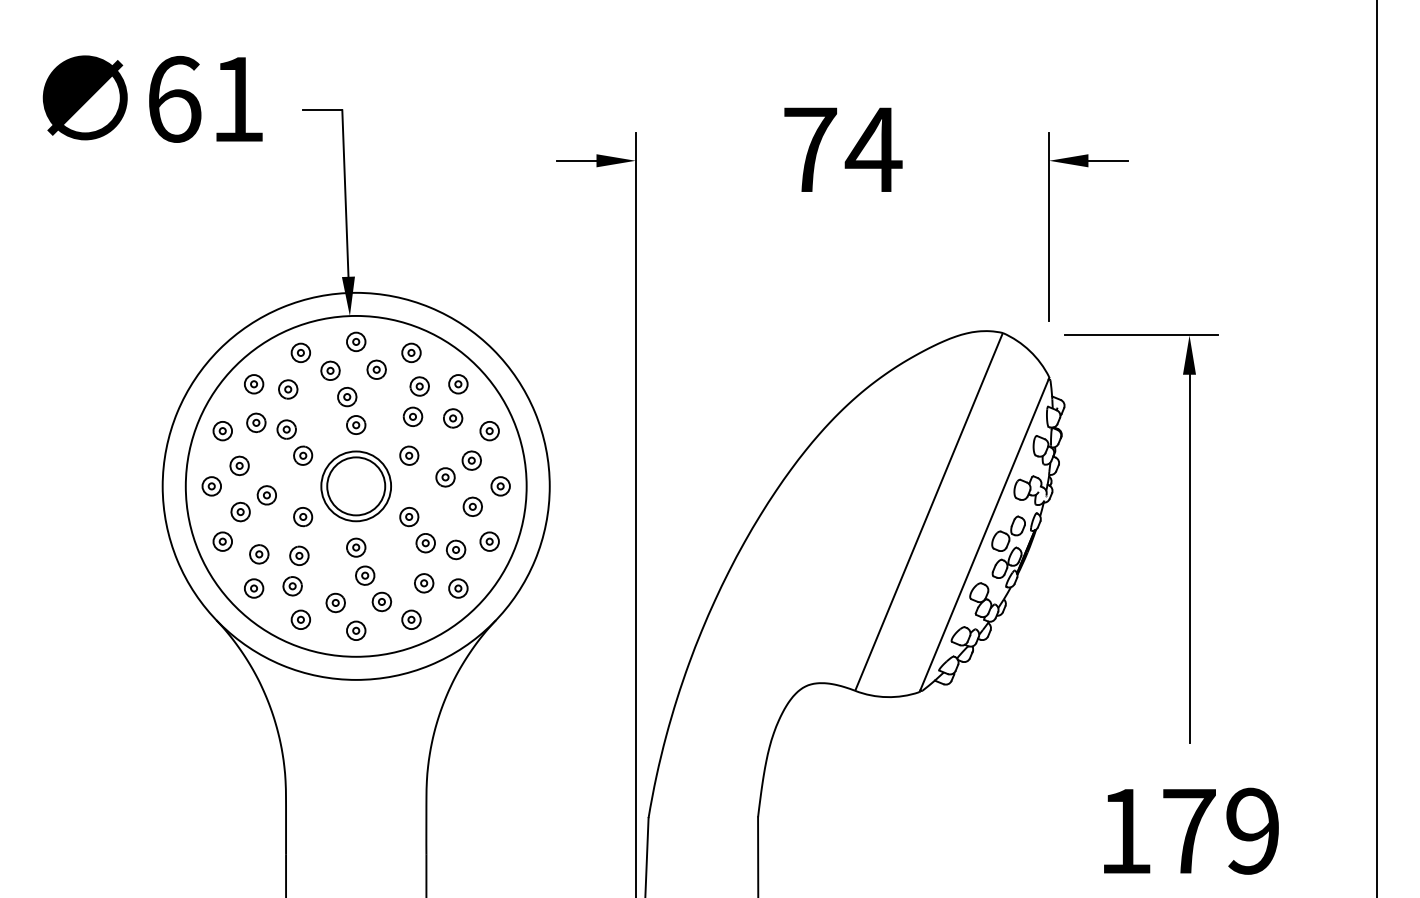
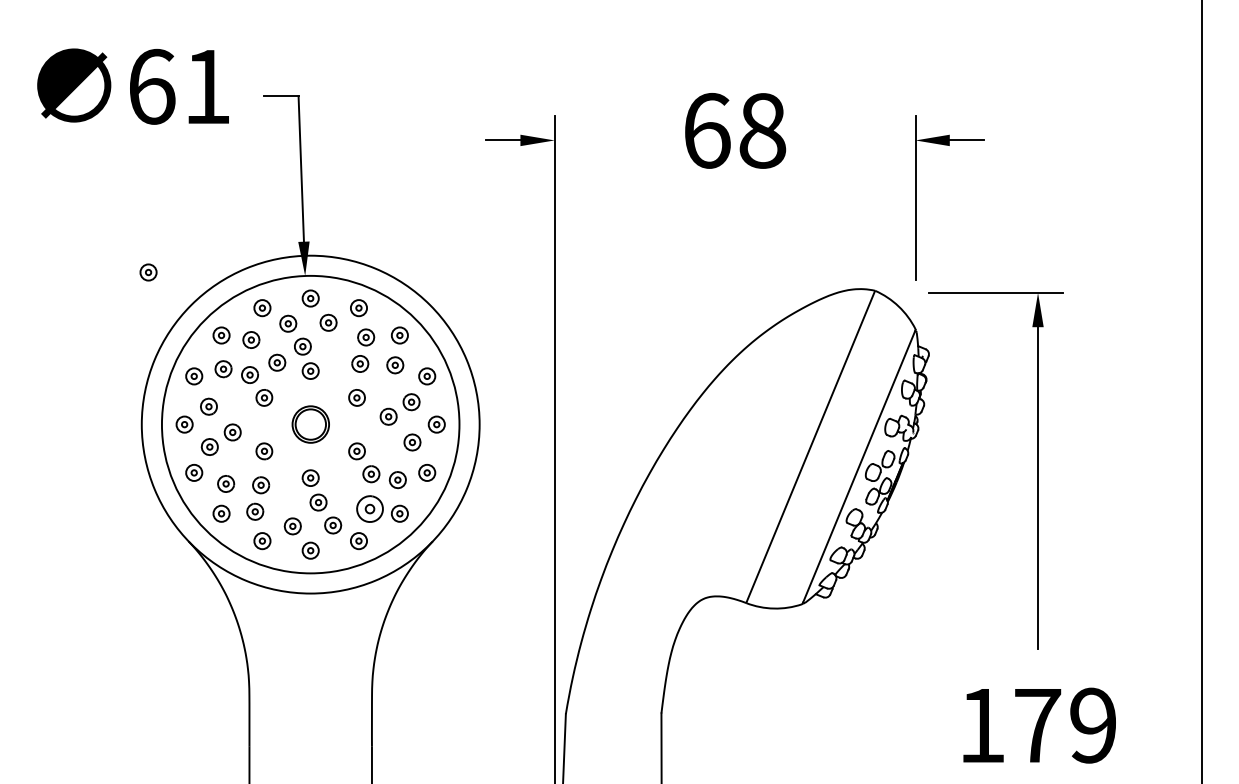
text: (842, 149) -> (735, 130), 74 -> 68
part: (170, 312) -> (148, 272), added
part: (318, 415) -> (277, 362), added
part: (355, 486) -> (310, 424), size x0.6
part: (423, 583) -> (369, 509), size x1.6

